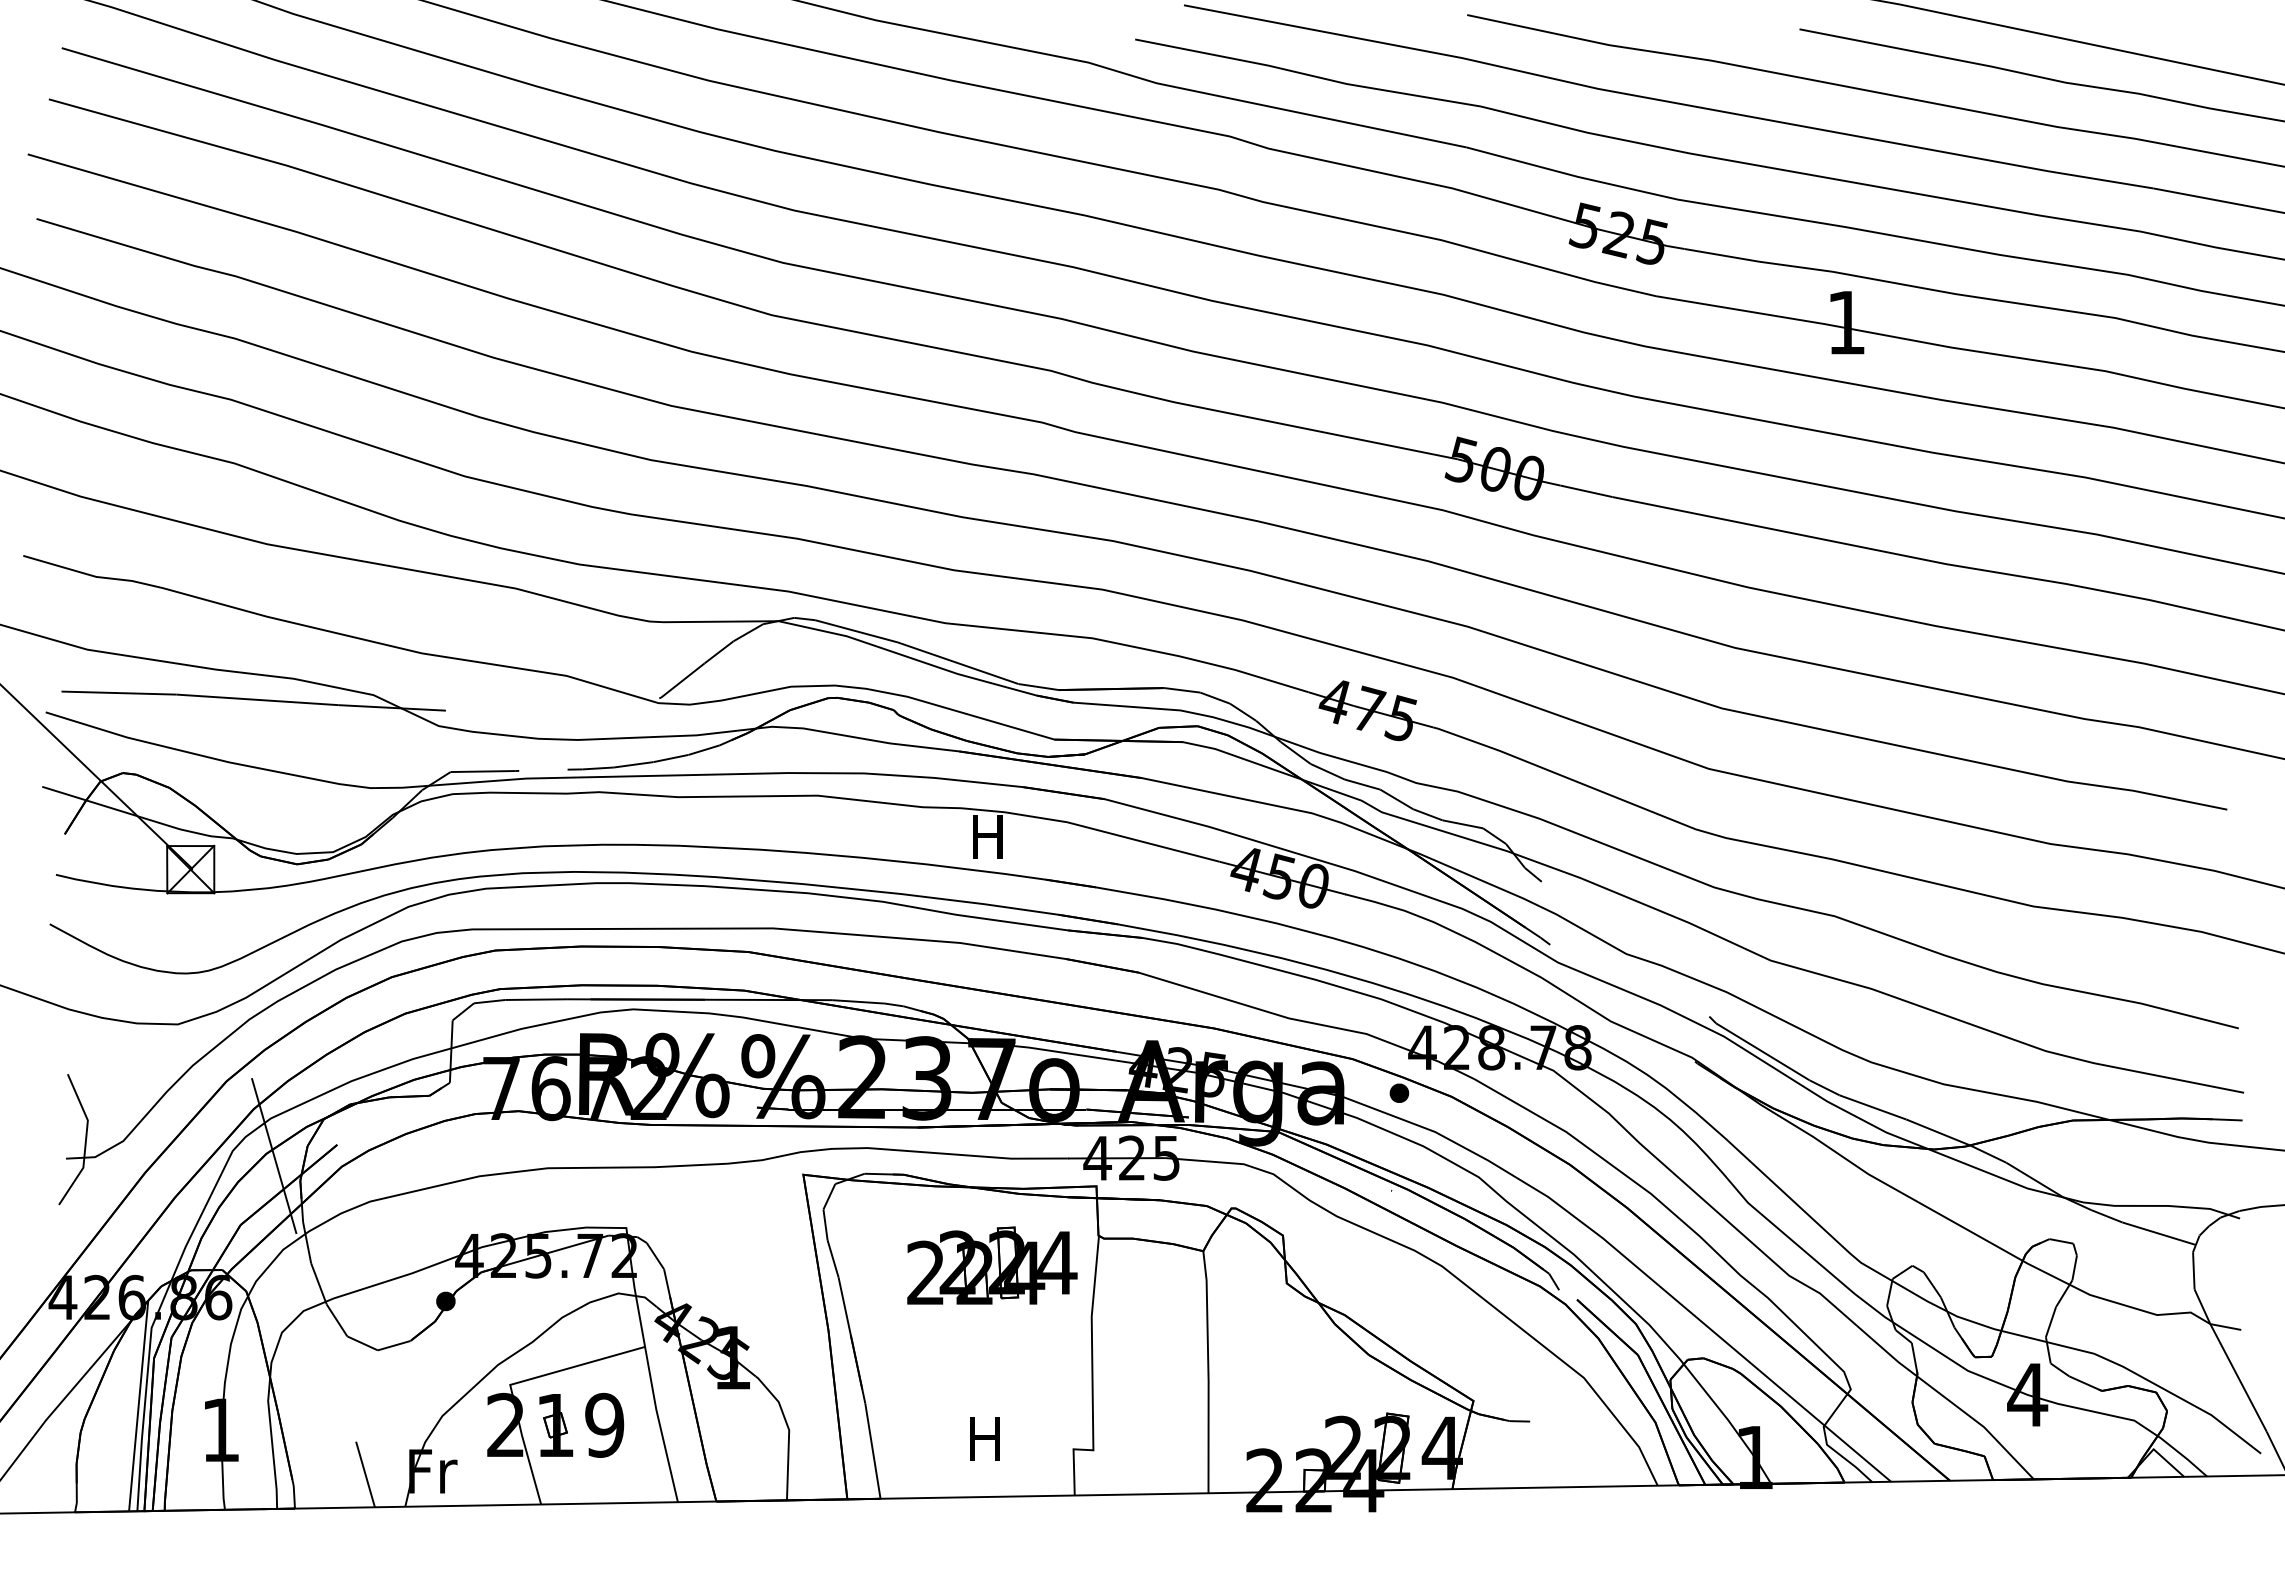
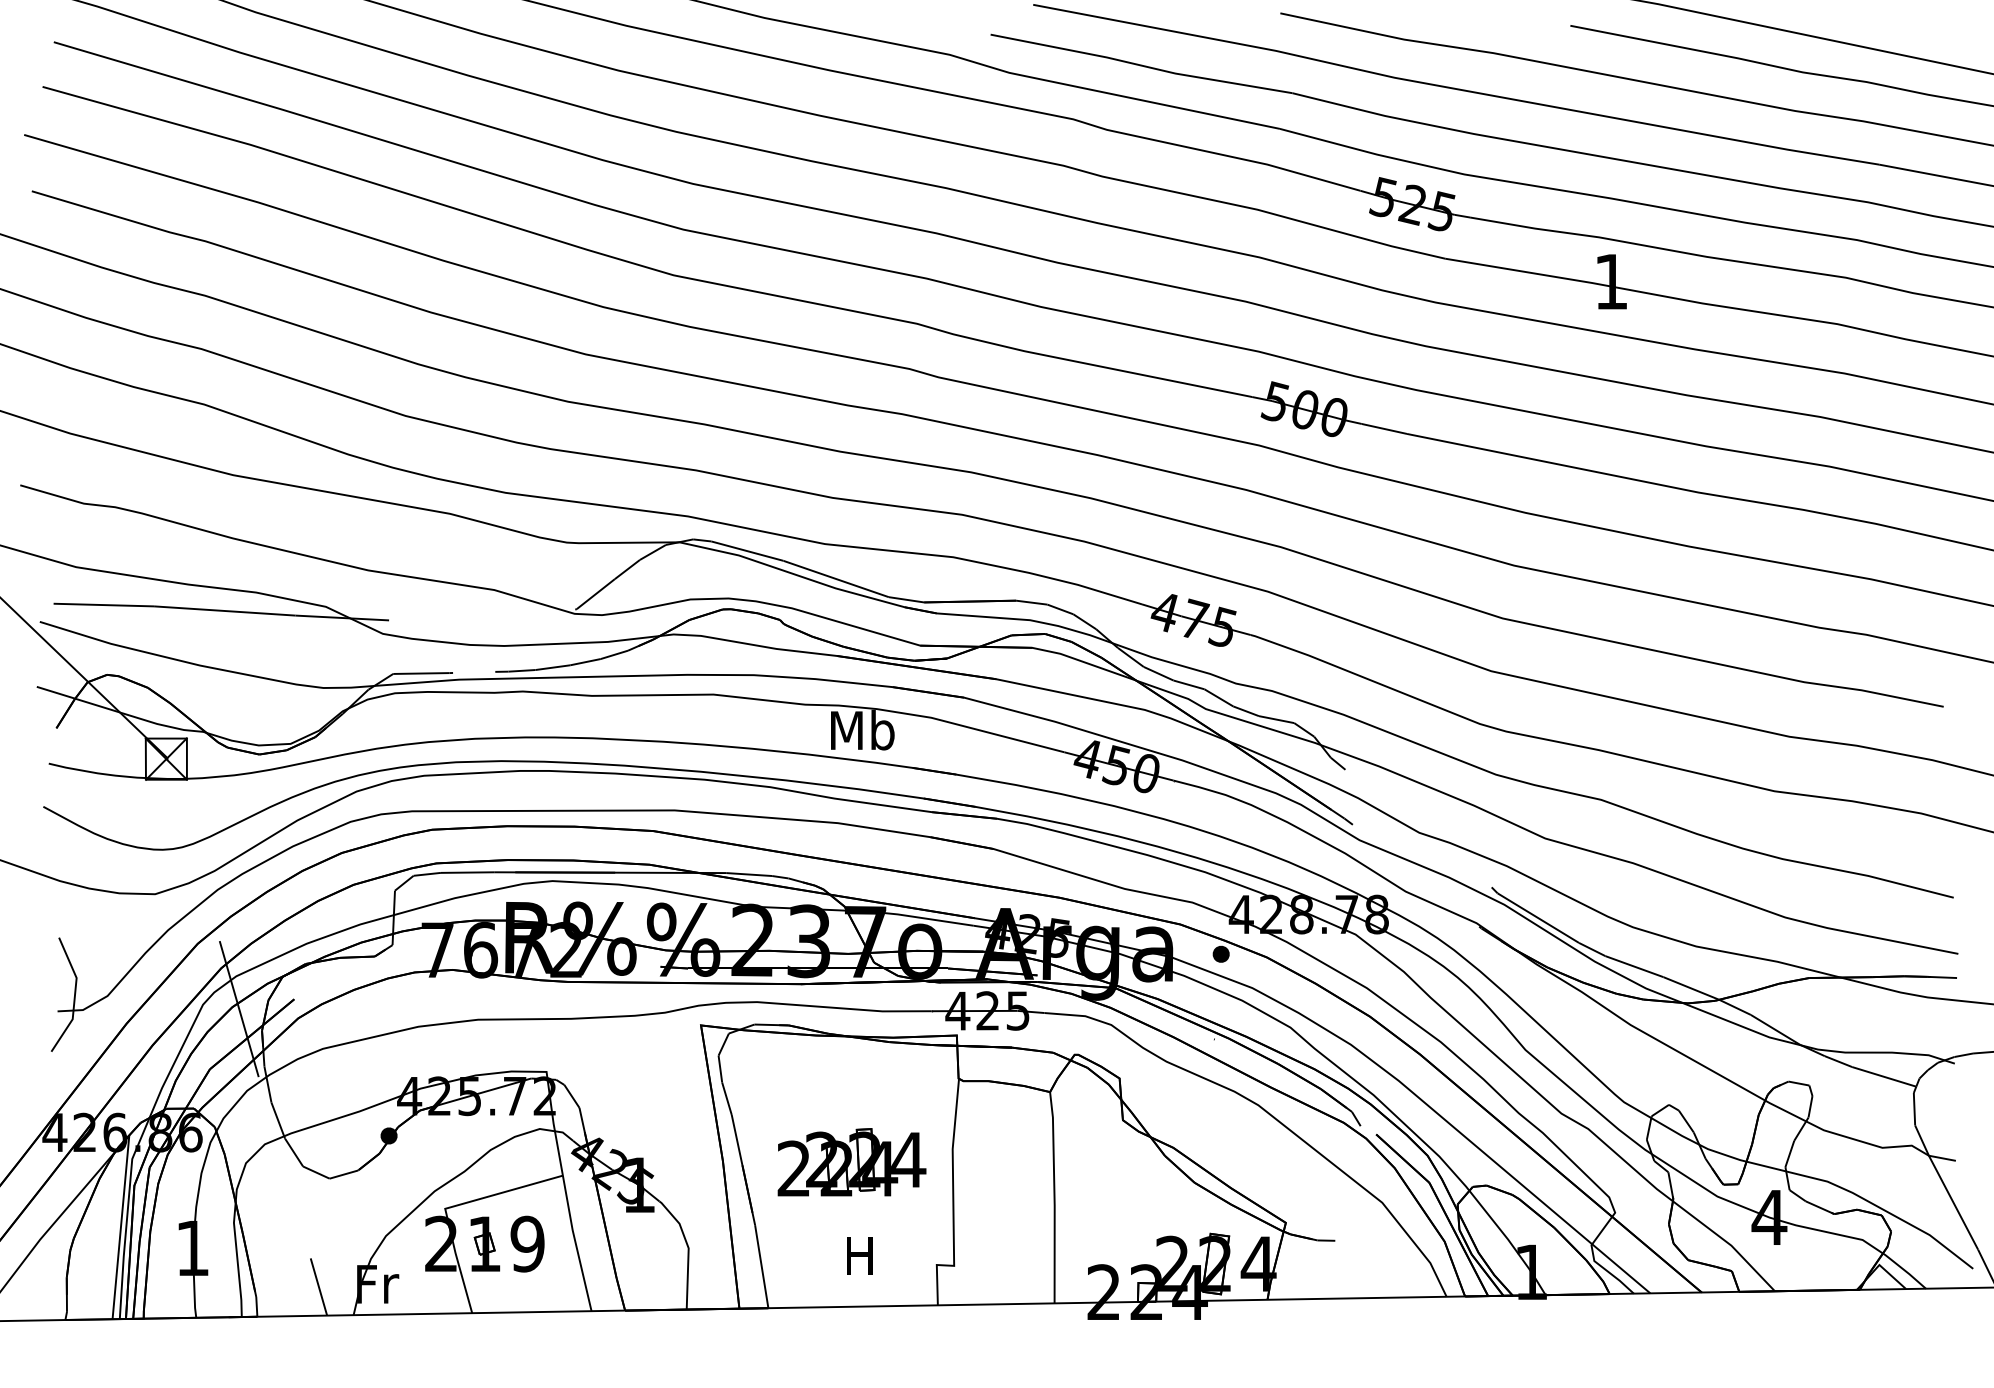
text: (988, 836) -> (862, 730), H -> Mb
part: (992, 1265) -> (852, 1162), moved

